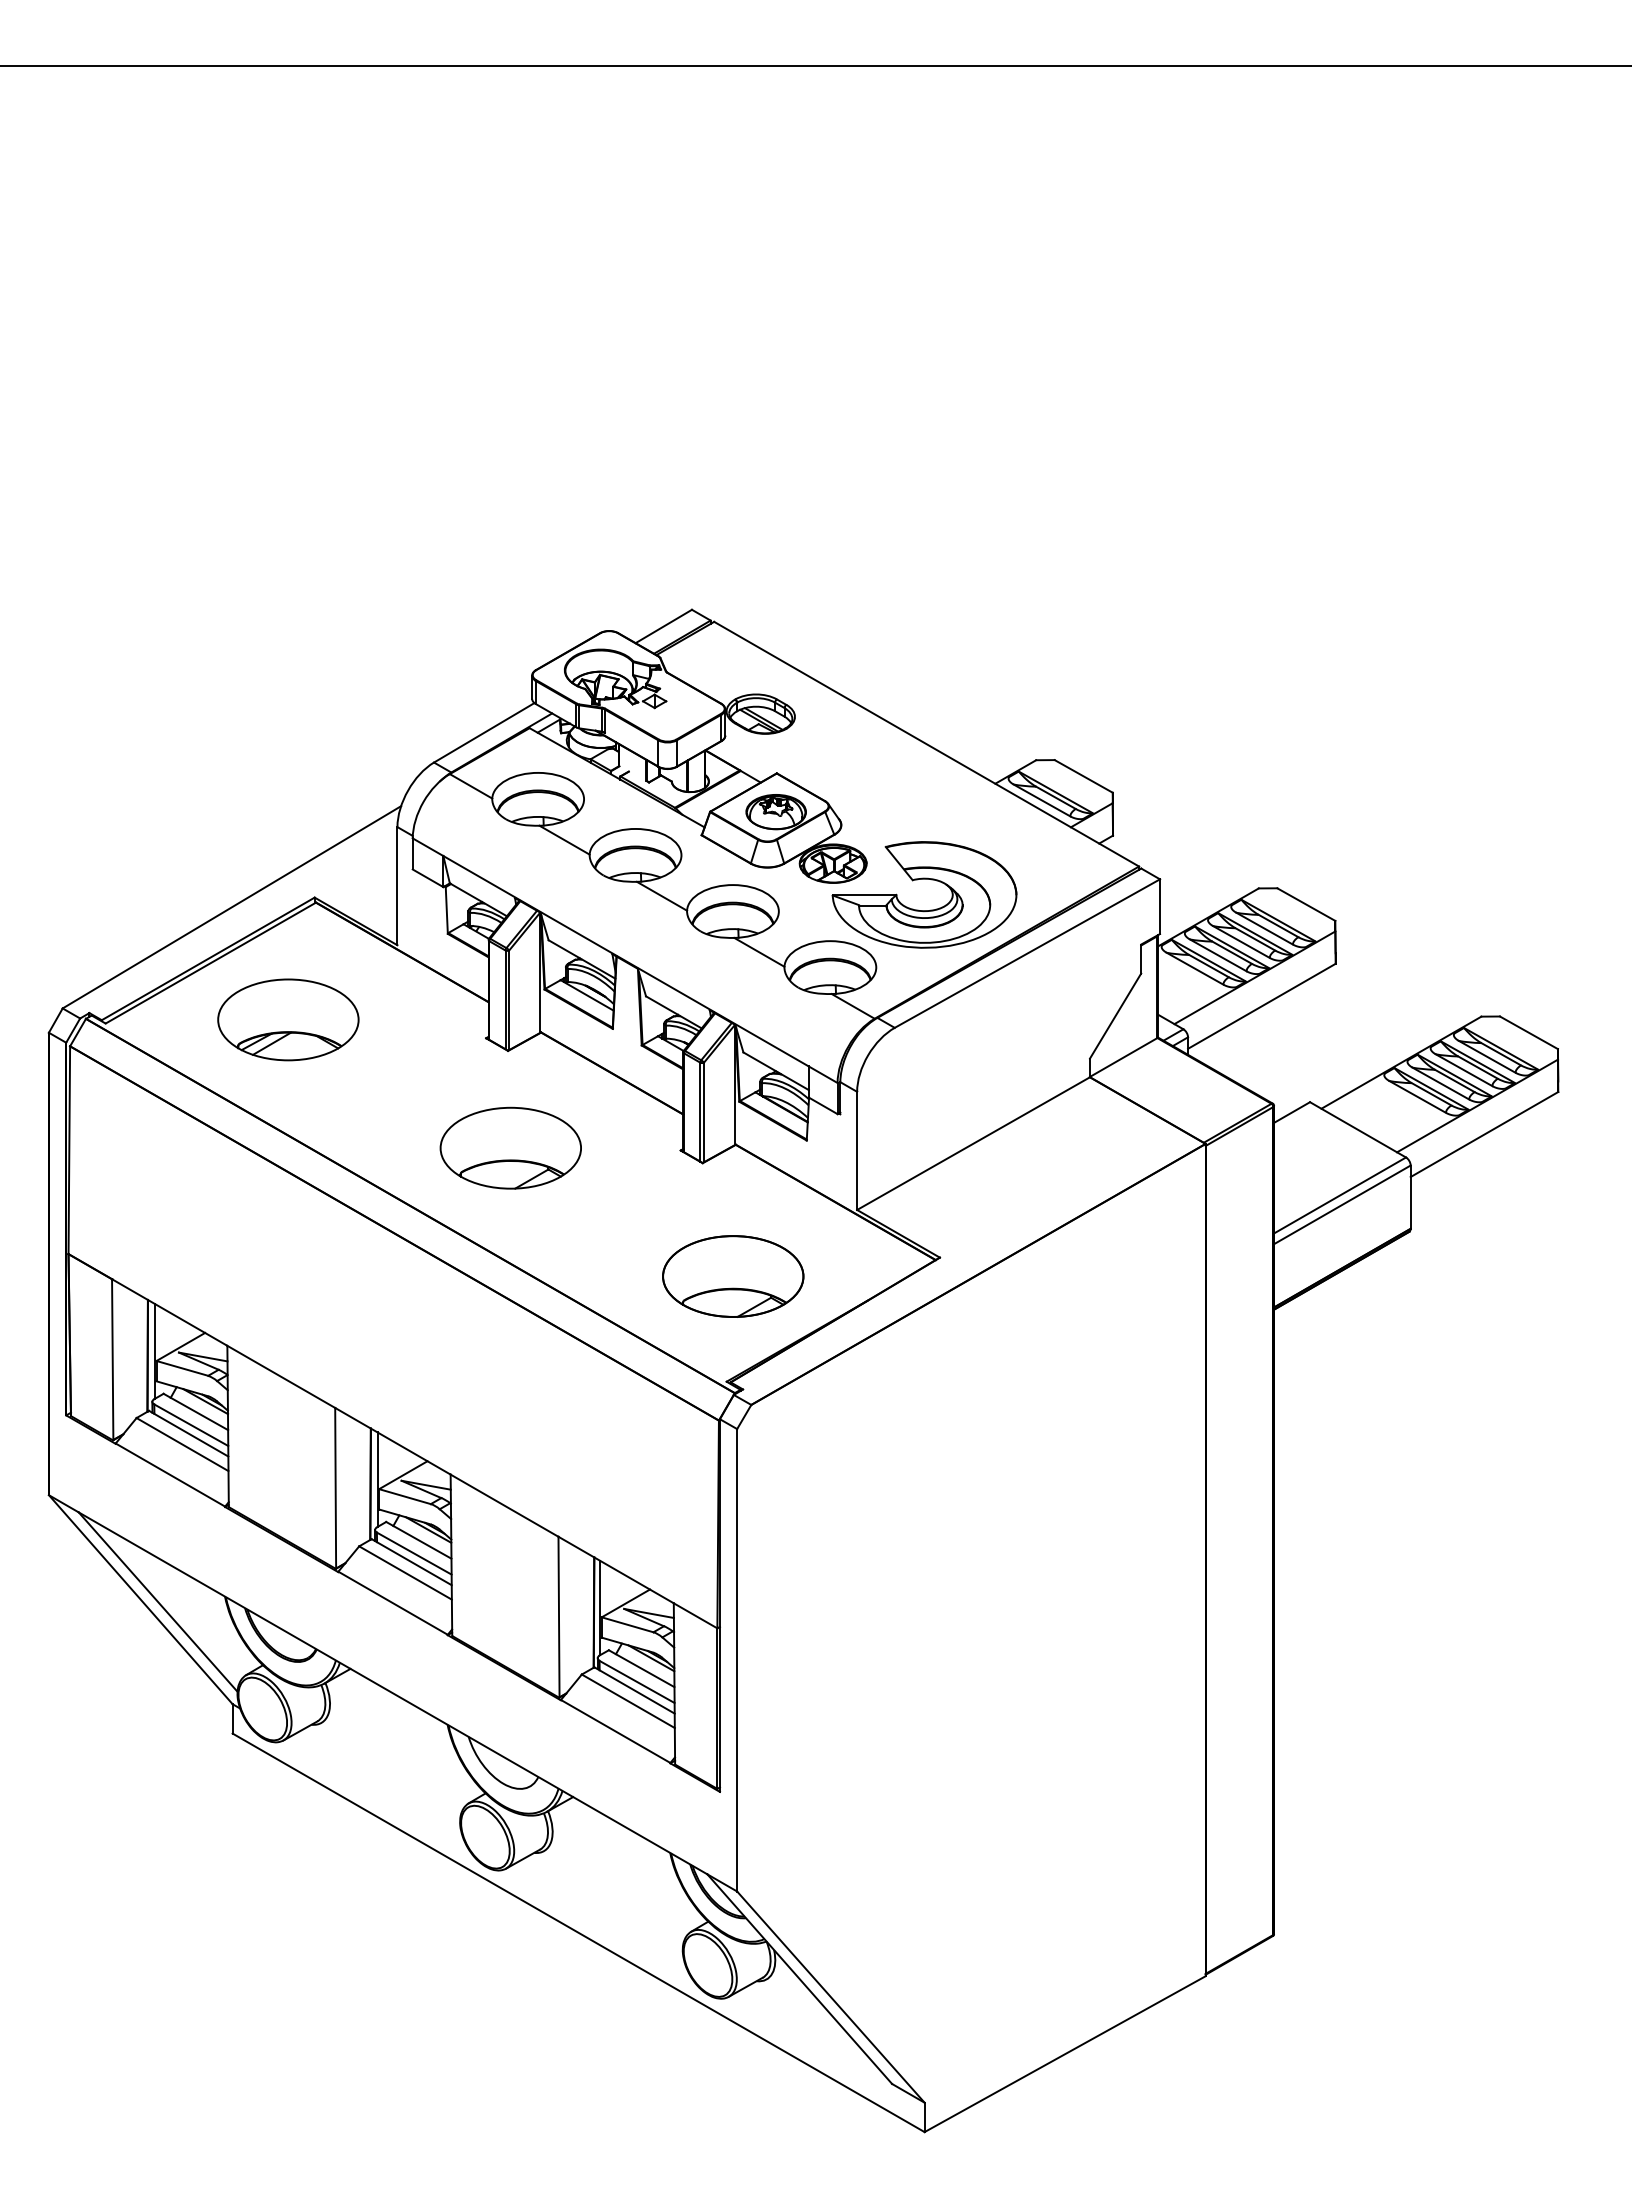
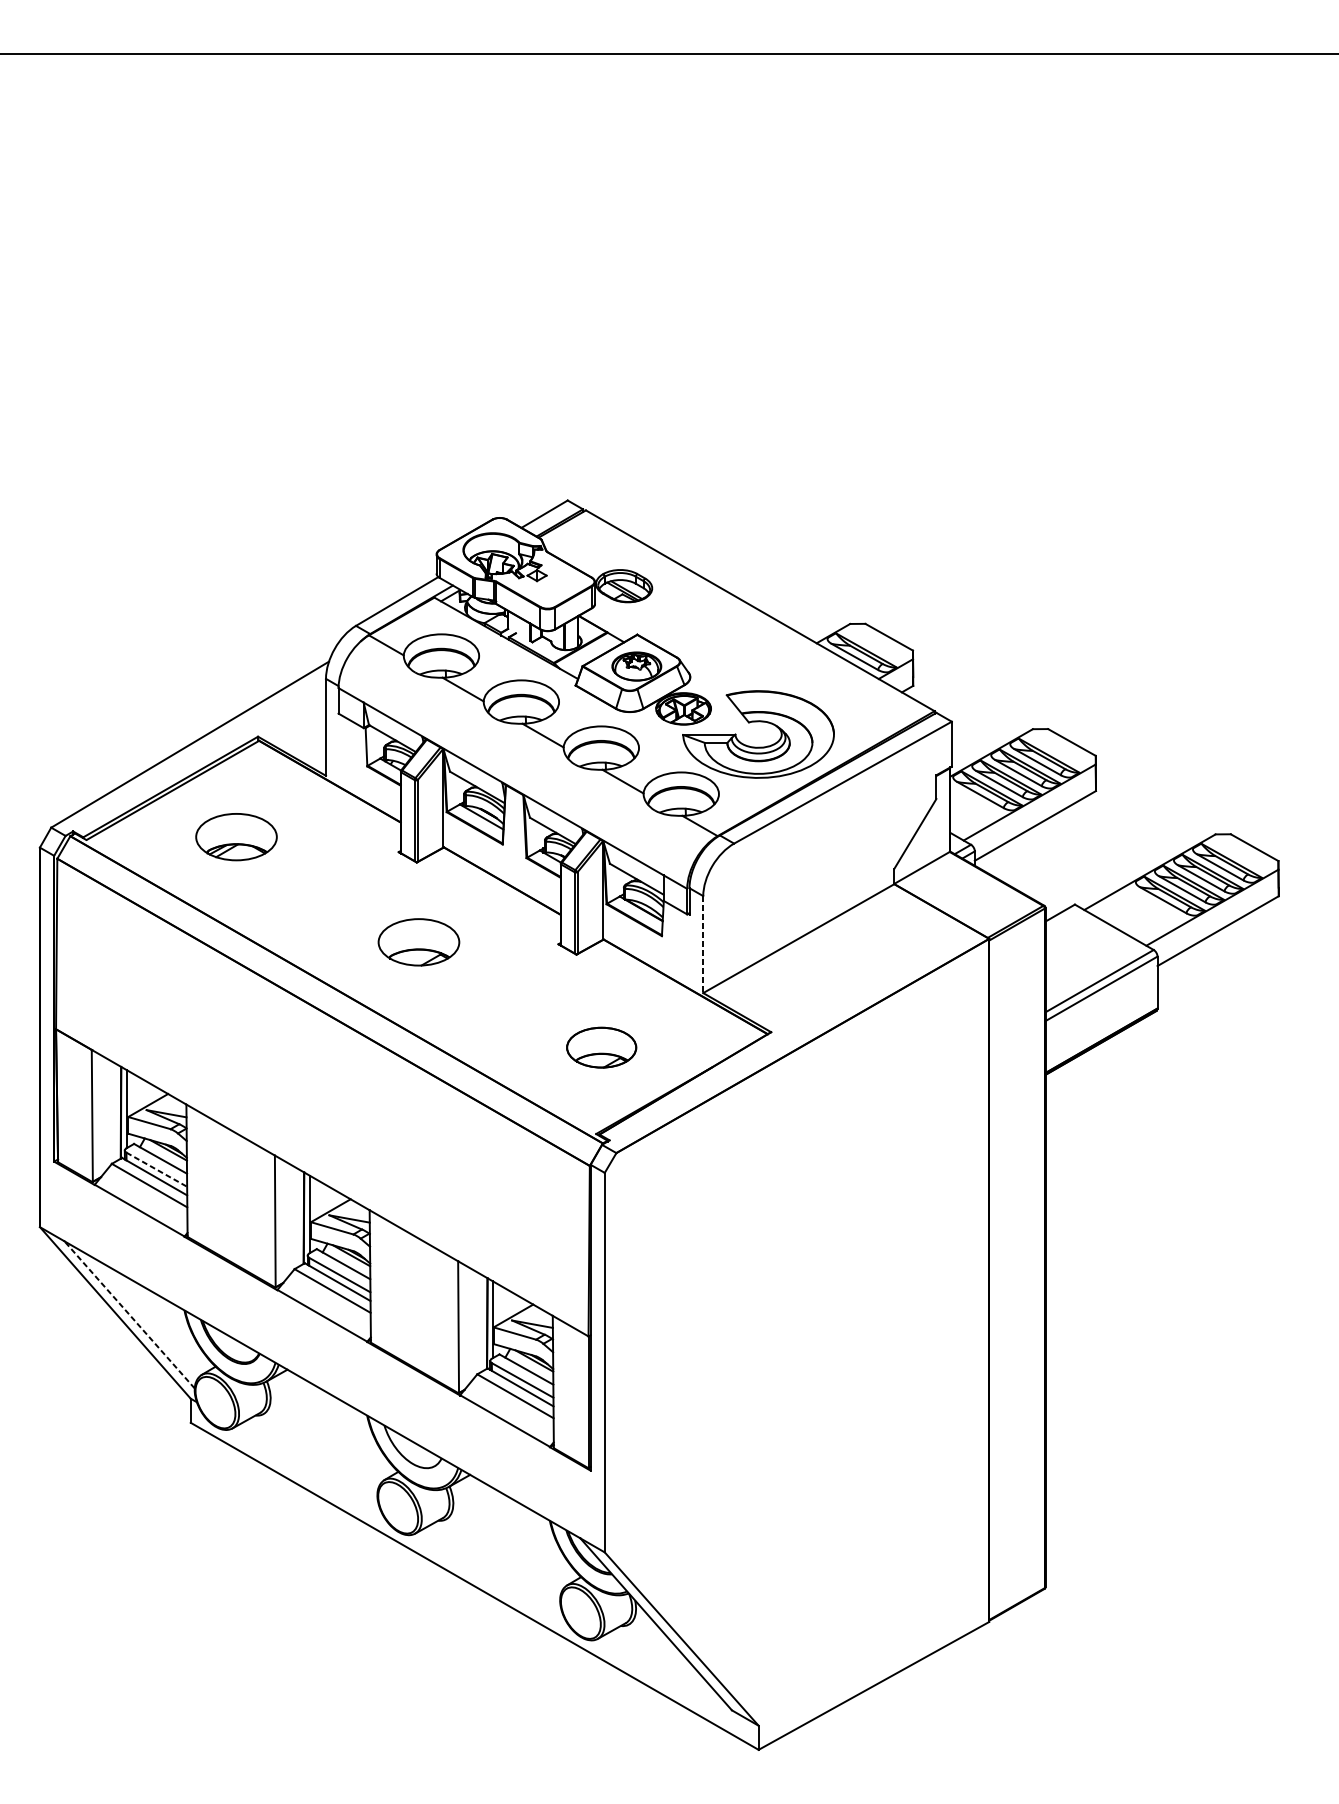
part: (288, 1019) -> (236, 836), size x0.7
part: (510, 1147) -> (418, 941), size x0.7
line: (857, 1151) -> (703, 945), solid -> dashed
part: (733, 1276) -> (601, 1047), size x0.6
line: (191, 1425) -> (156, 1169), solid -> dashed
line: (158, 1602) -> (129, 1315), solid -> dashed

